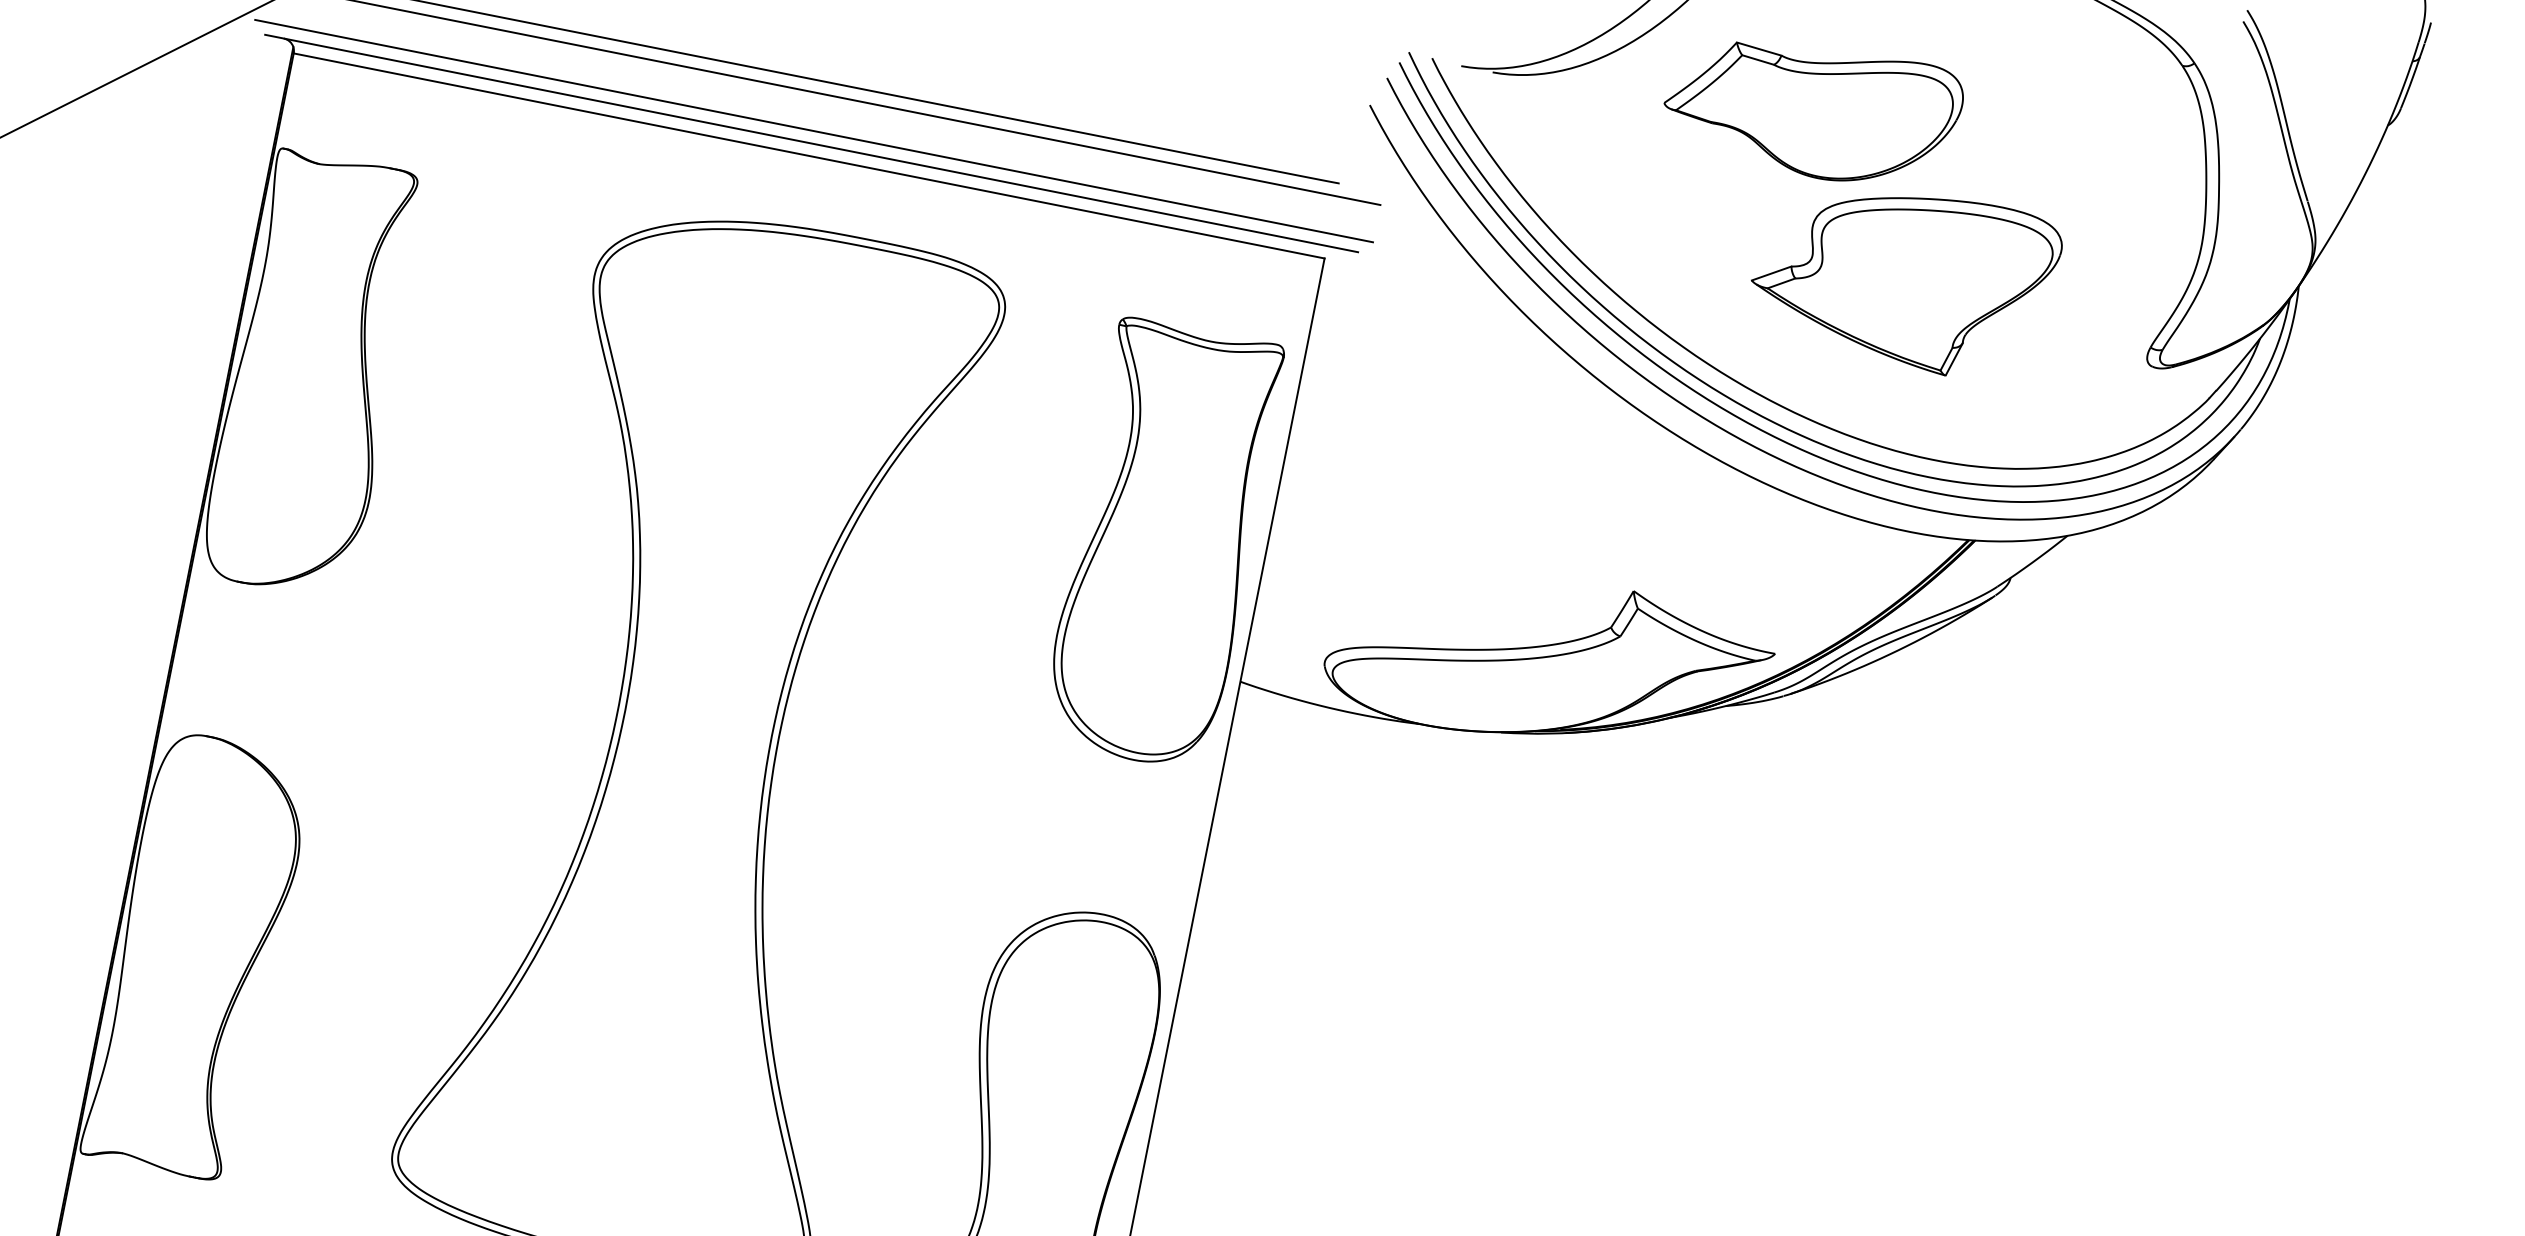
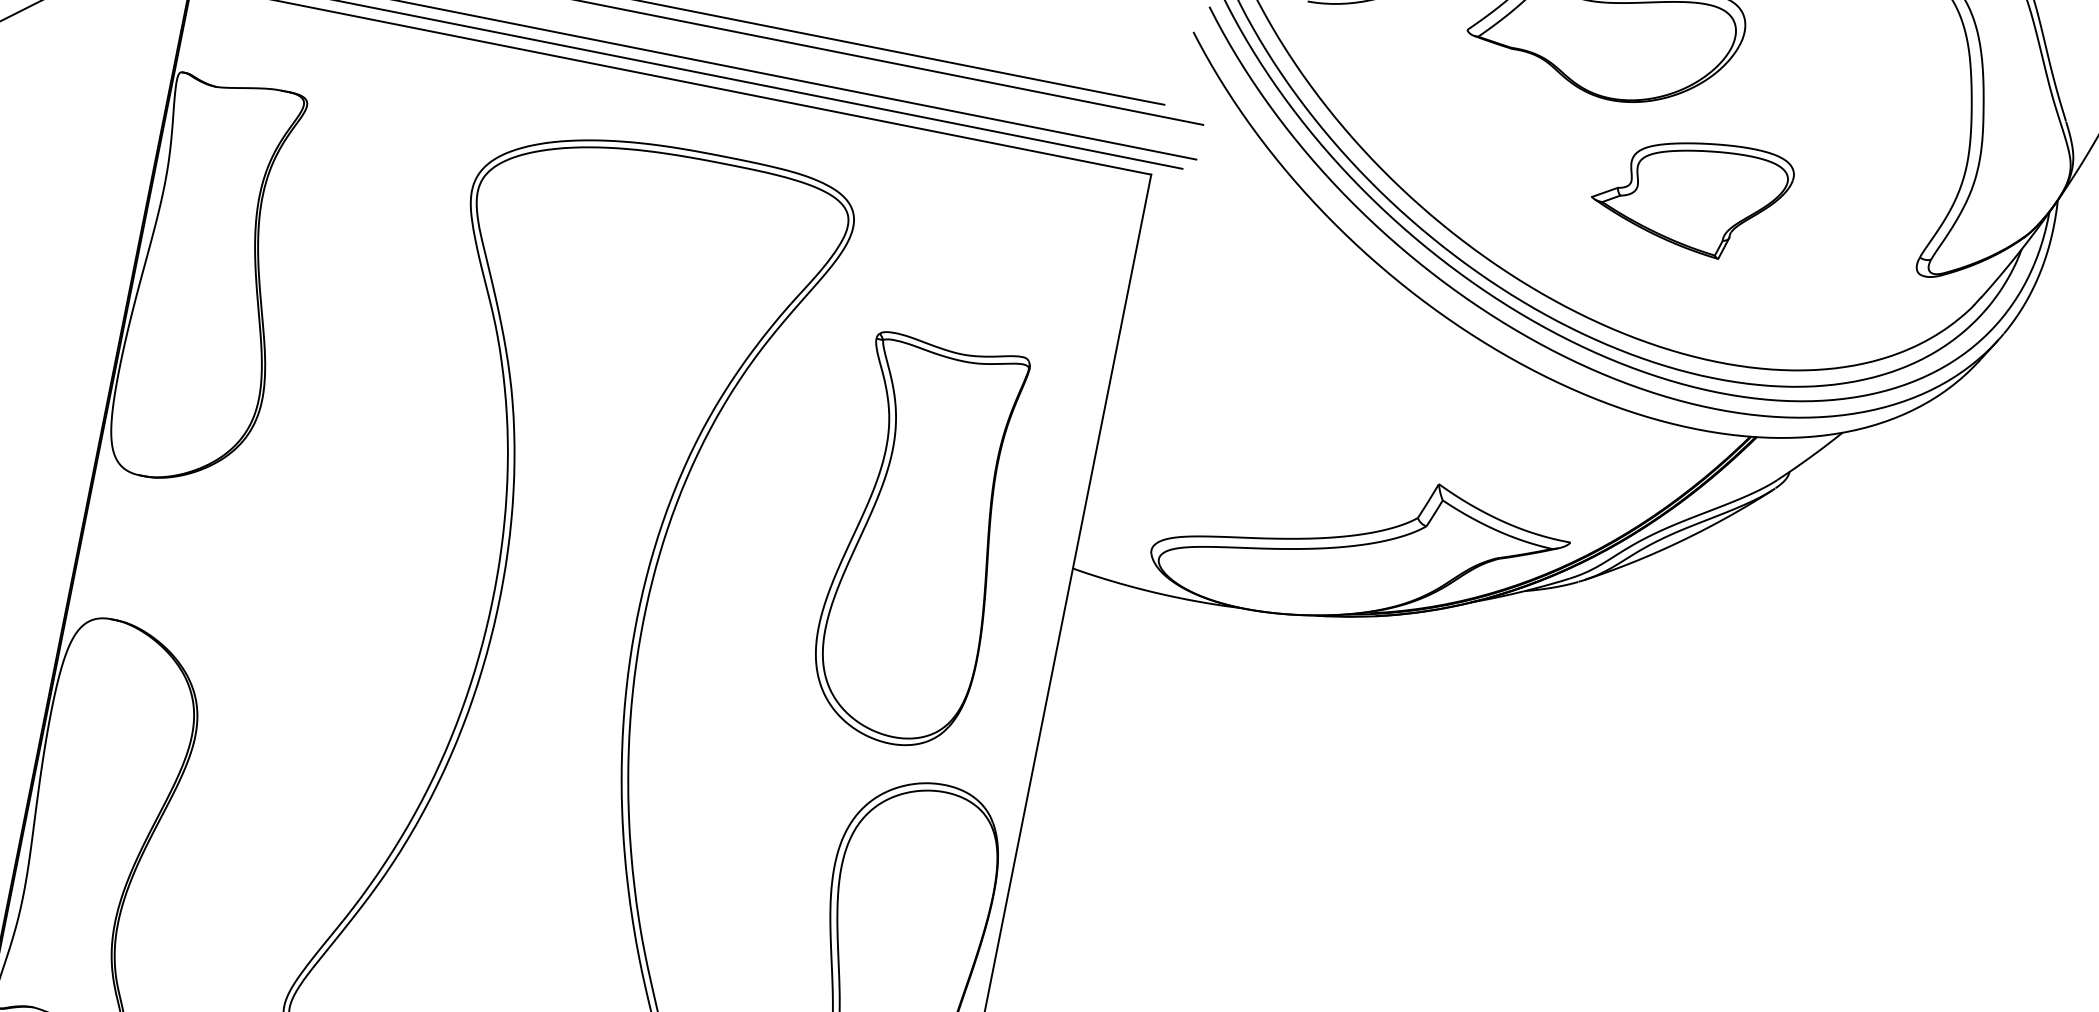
part: (1906, 286) -> (1692, 200), size x0.7
part: (1168, 539) -> (922, 538), moved

